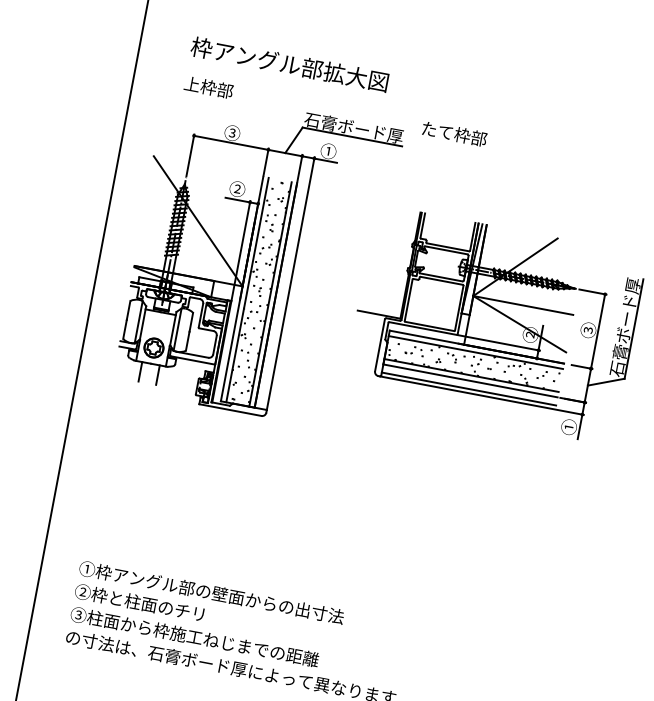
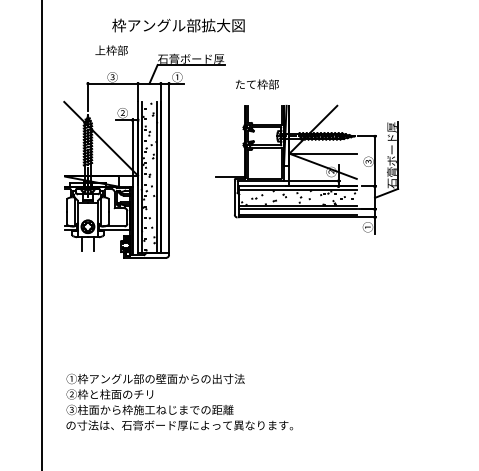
text: (289, 64) -> (178, 25), moved
text: (208, 87) -> (111, 50), moved
text: (454, 134) -> (257, 84), moved

